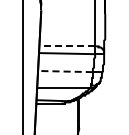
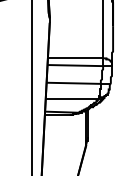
line: (67, 46) -> (75, 58), dashed -> solid
line: (65, 71) -> (73, 83), dashed -> solid

